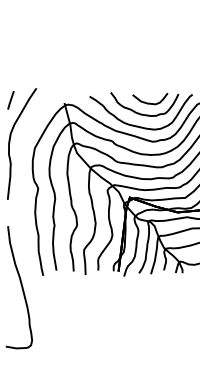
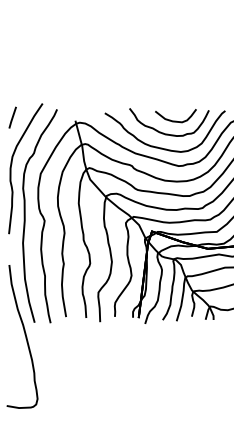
curve: (22, 184) -> (26, 216), added

